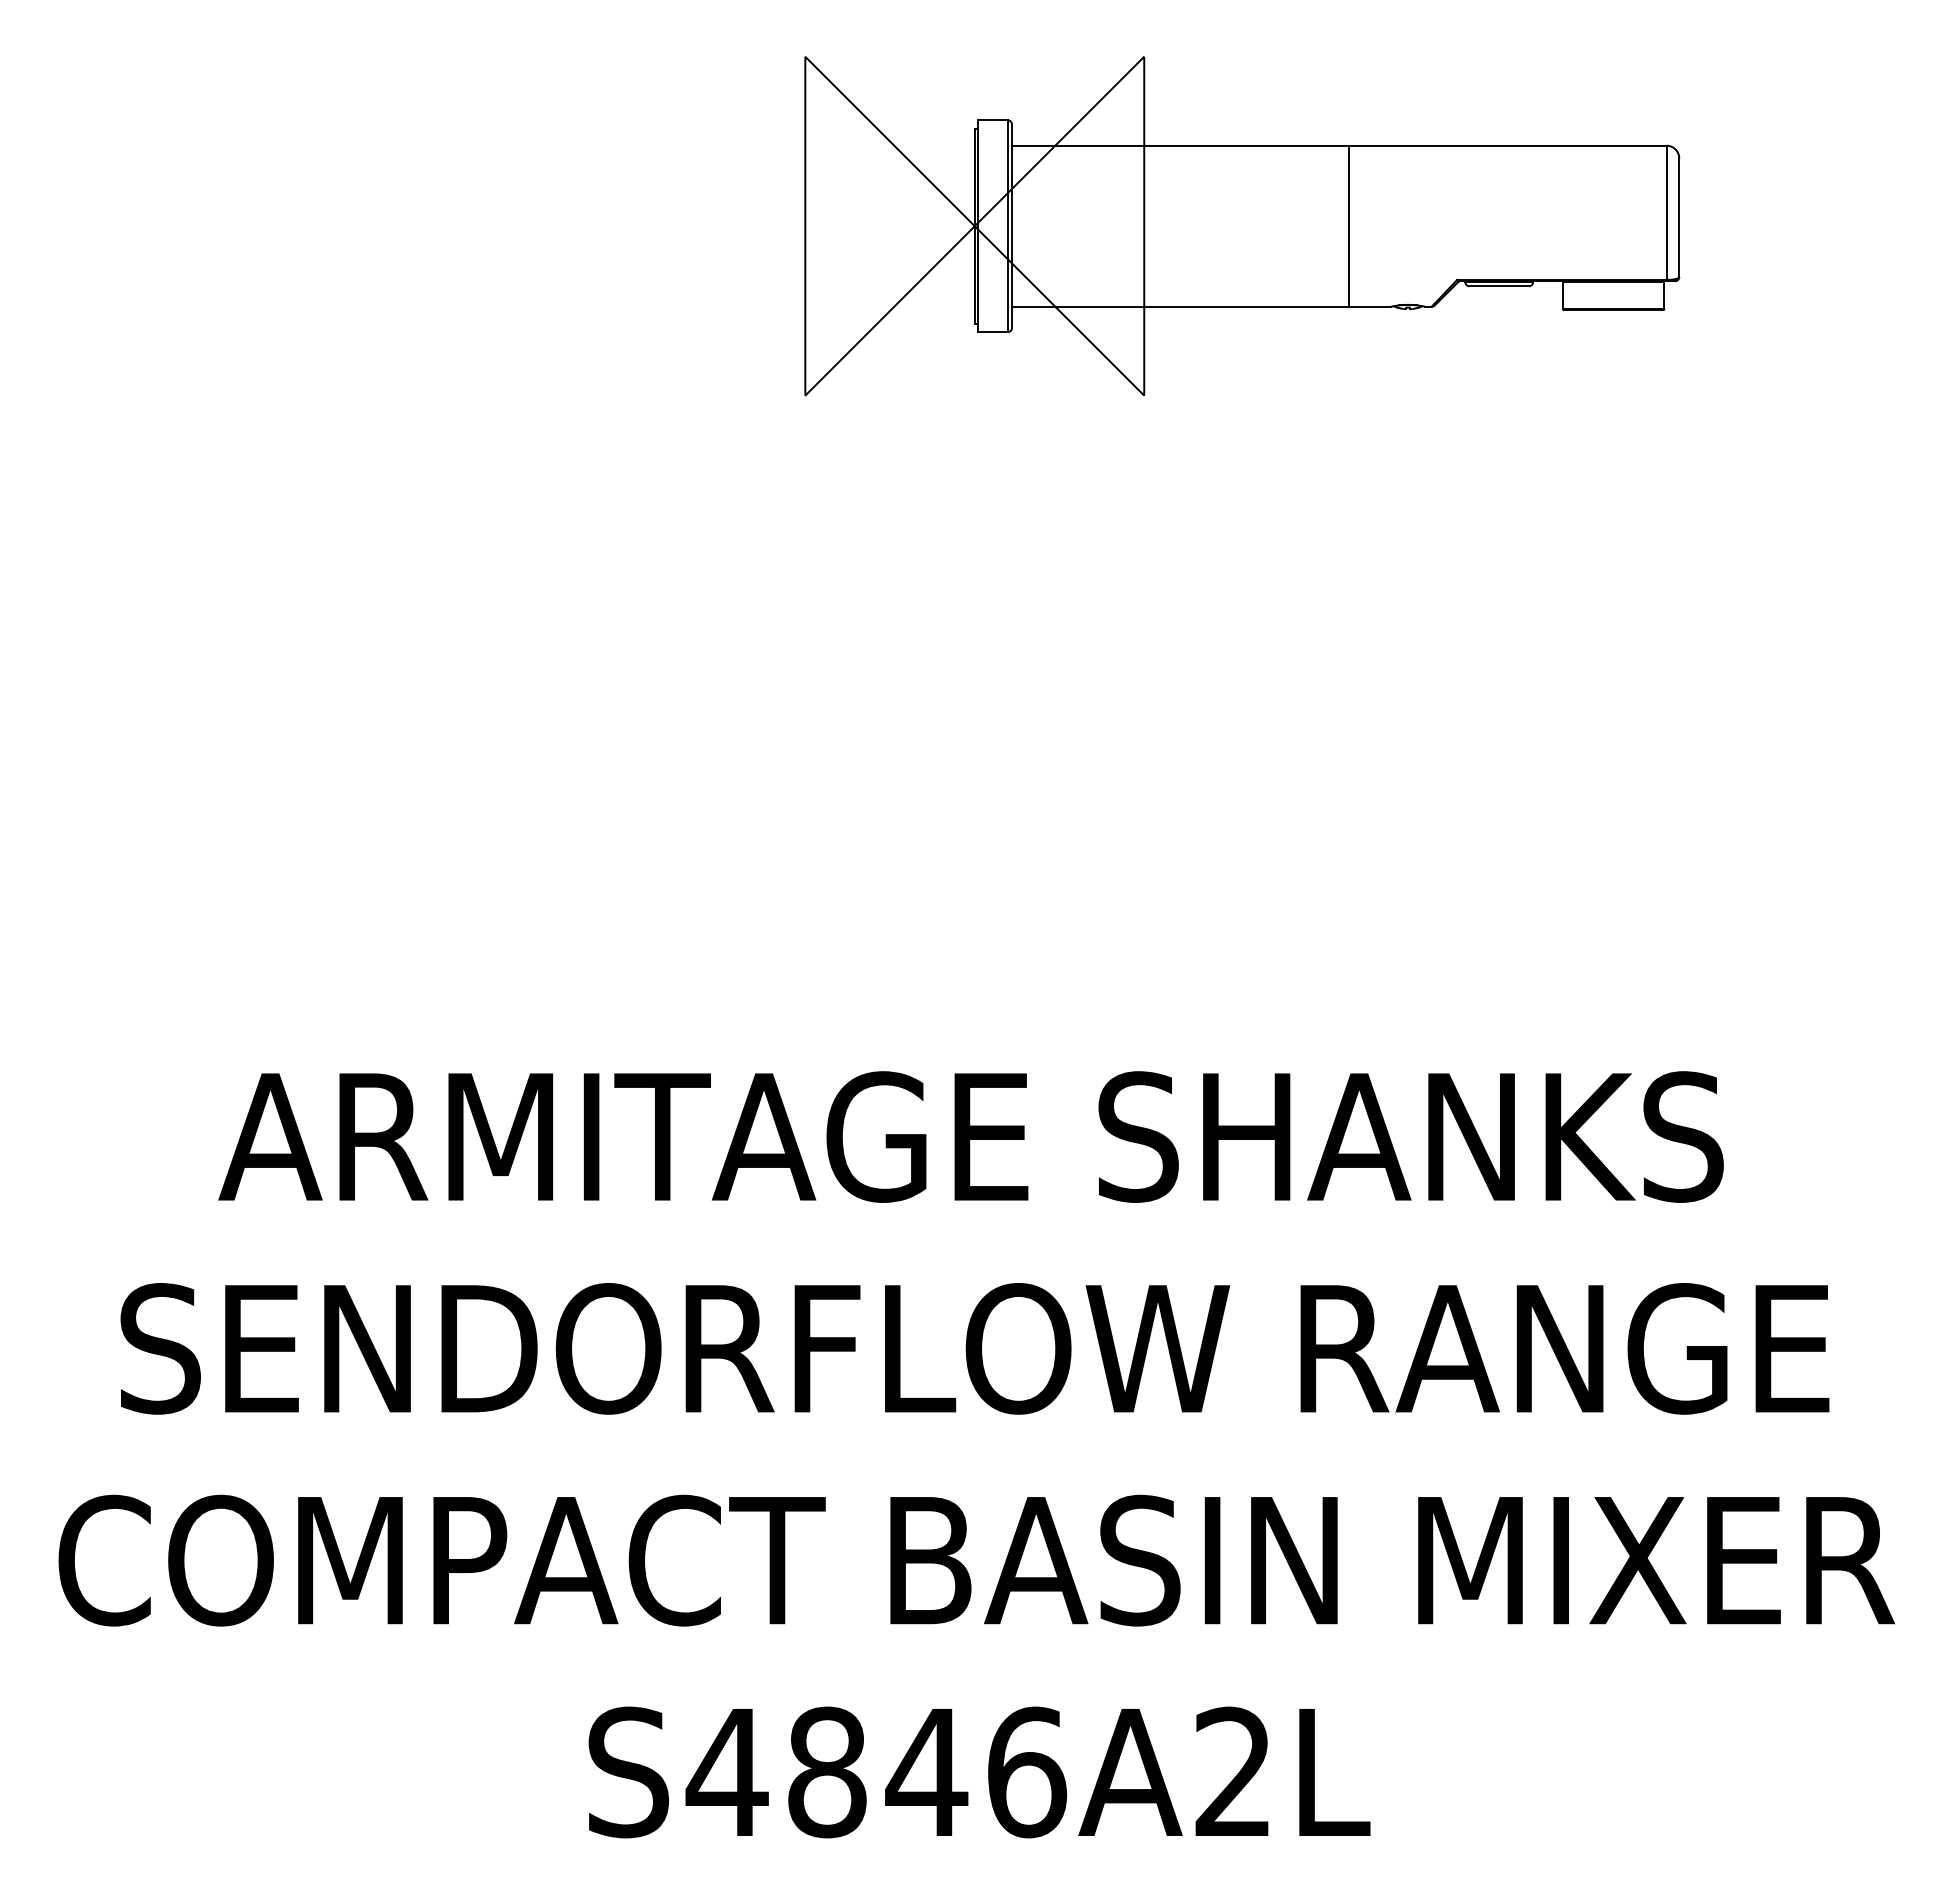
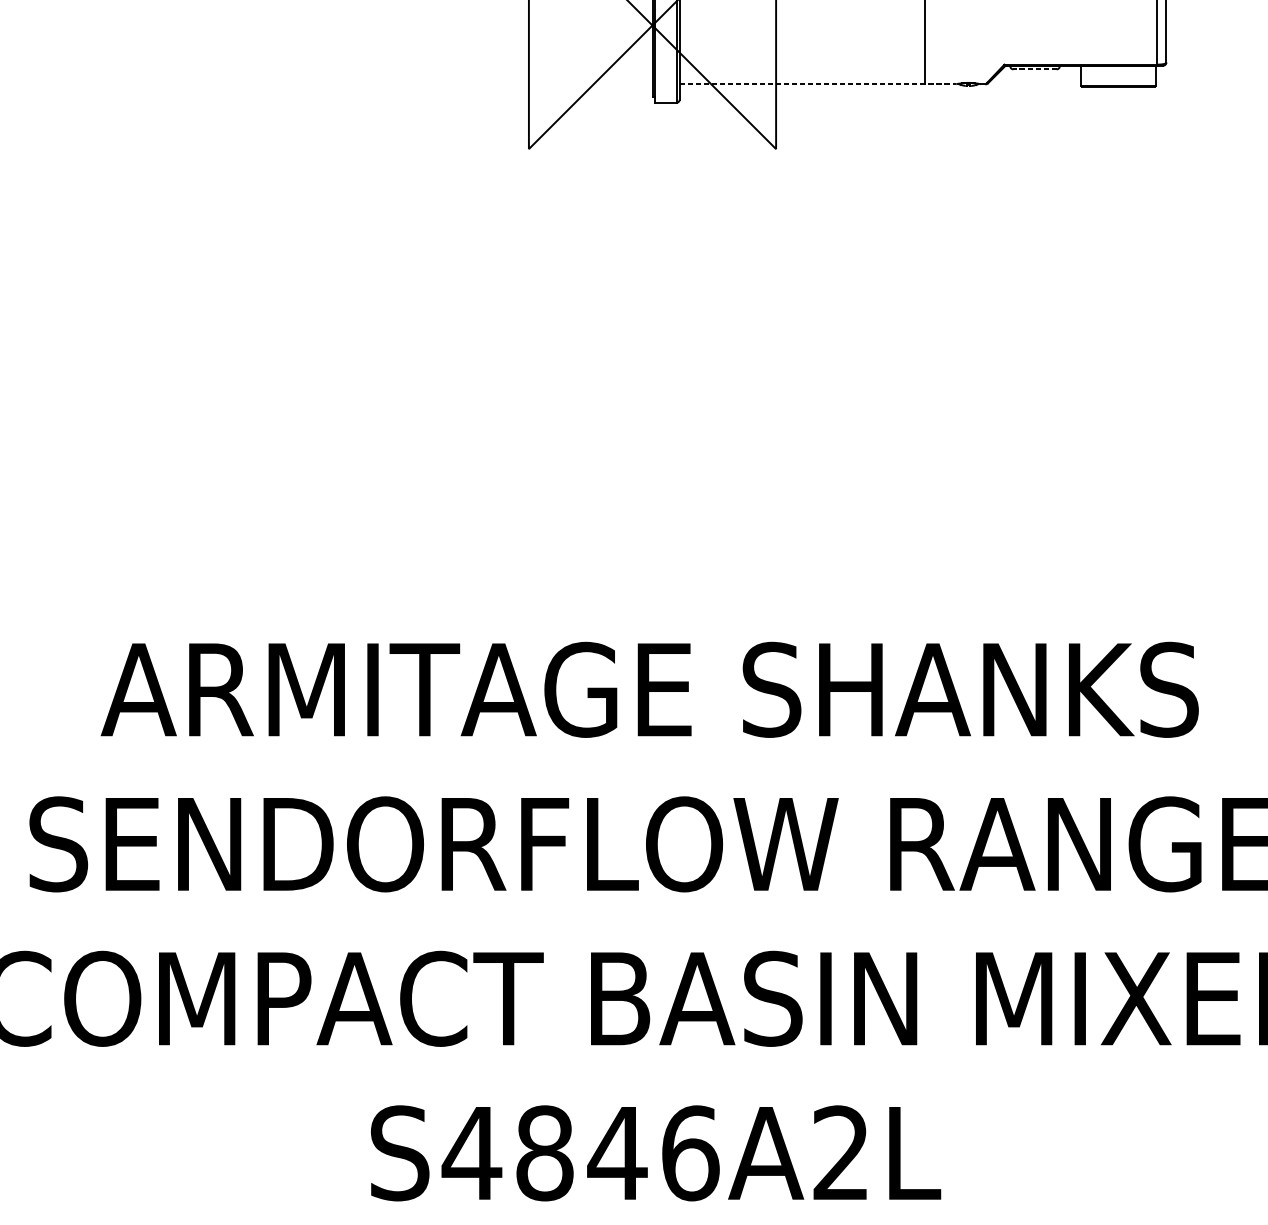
line: (1499, 286) -> (1035, 69), solid -> dashed
line: (1201, 306) -> (817, 84), solid -> dashed

